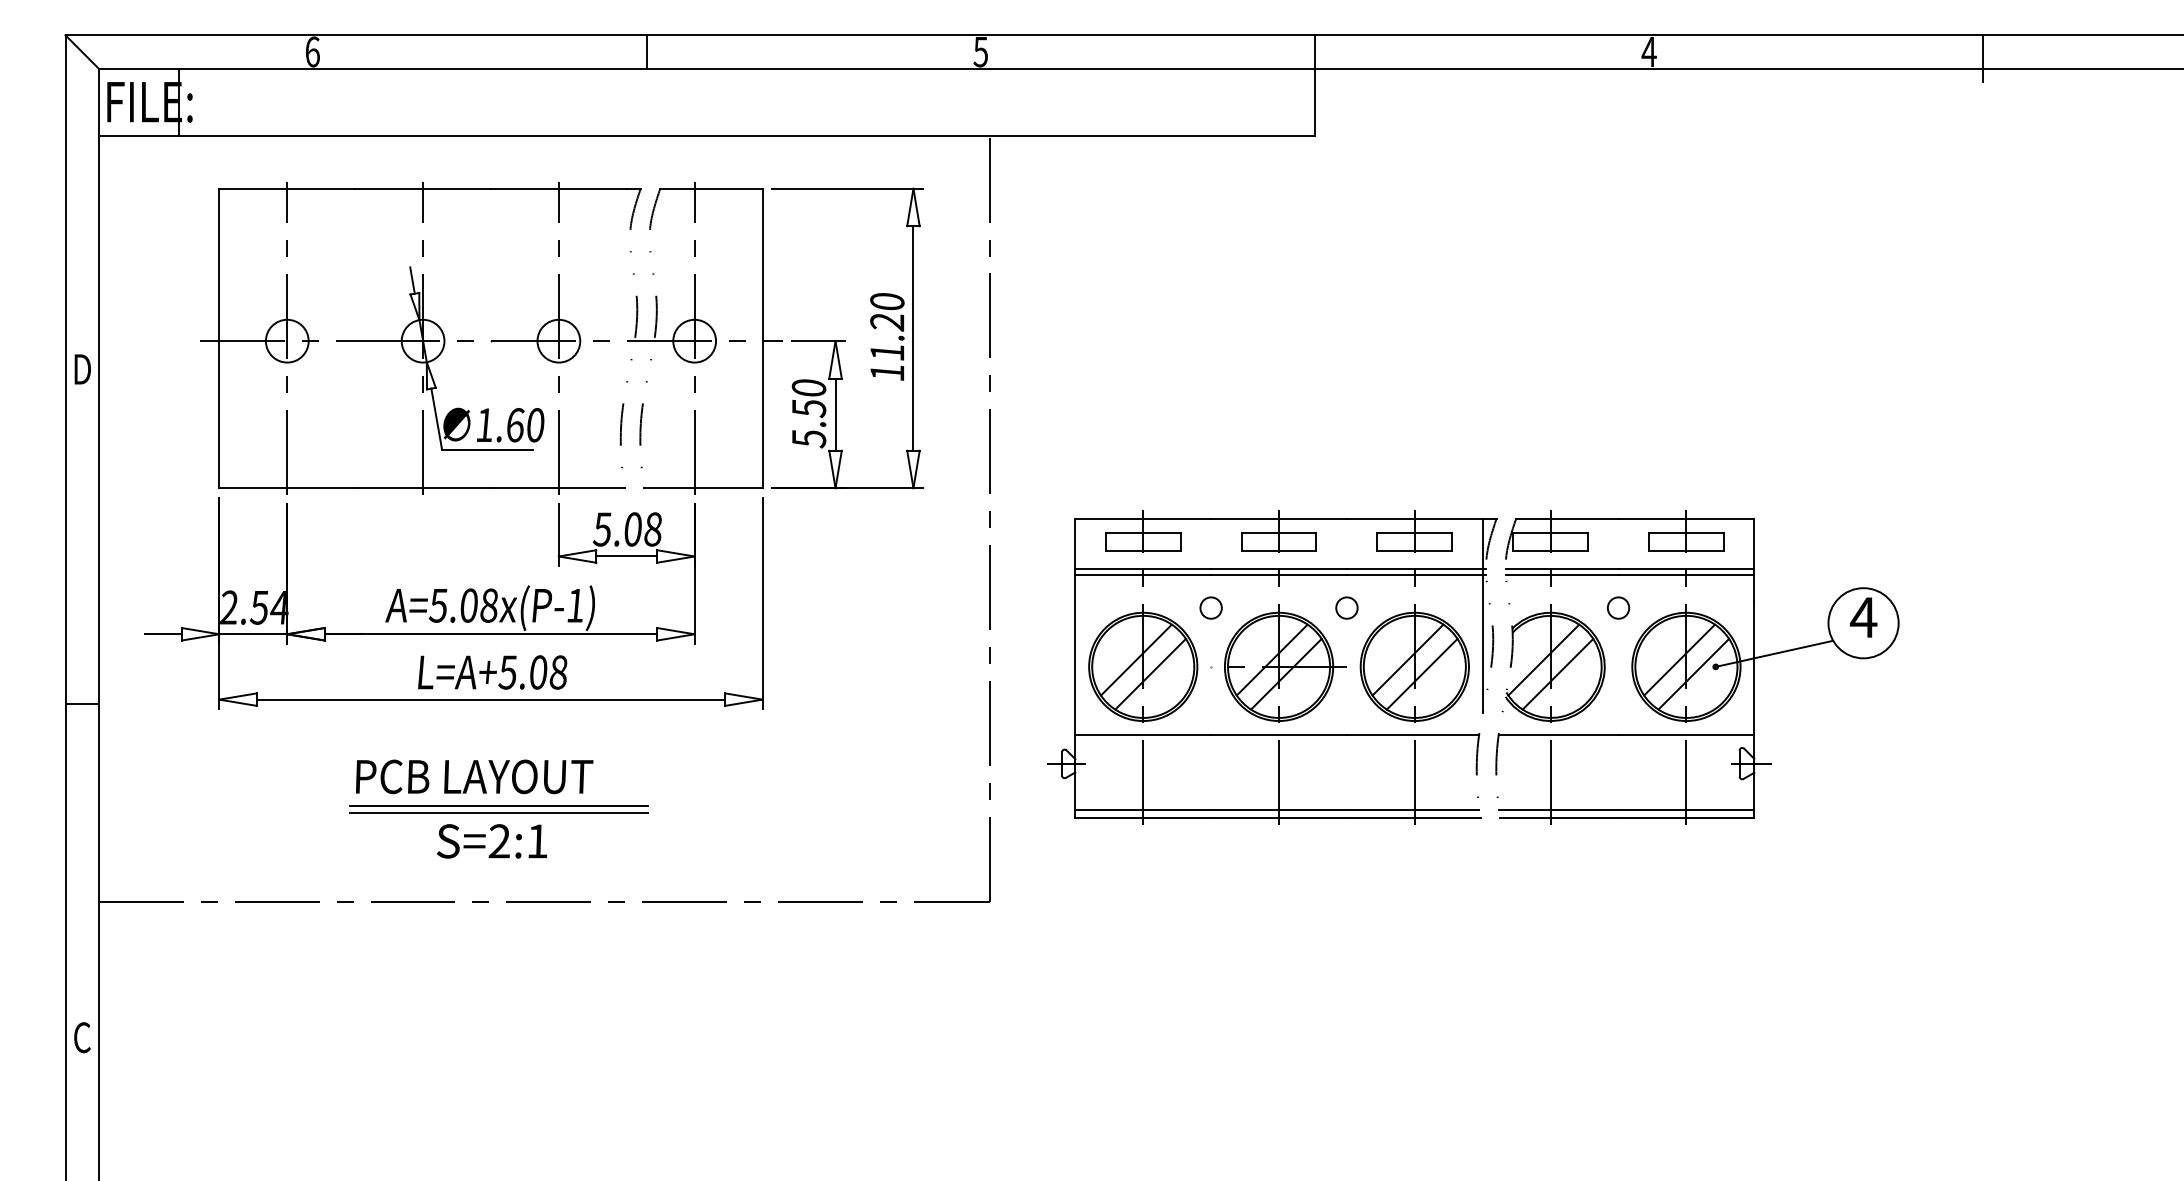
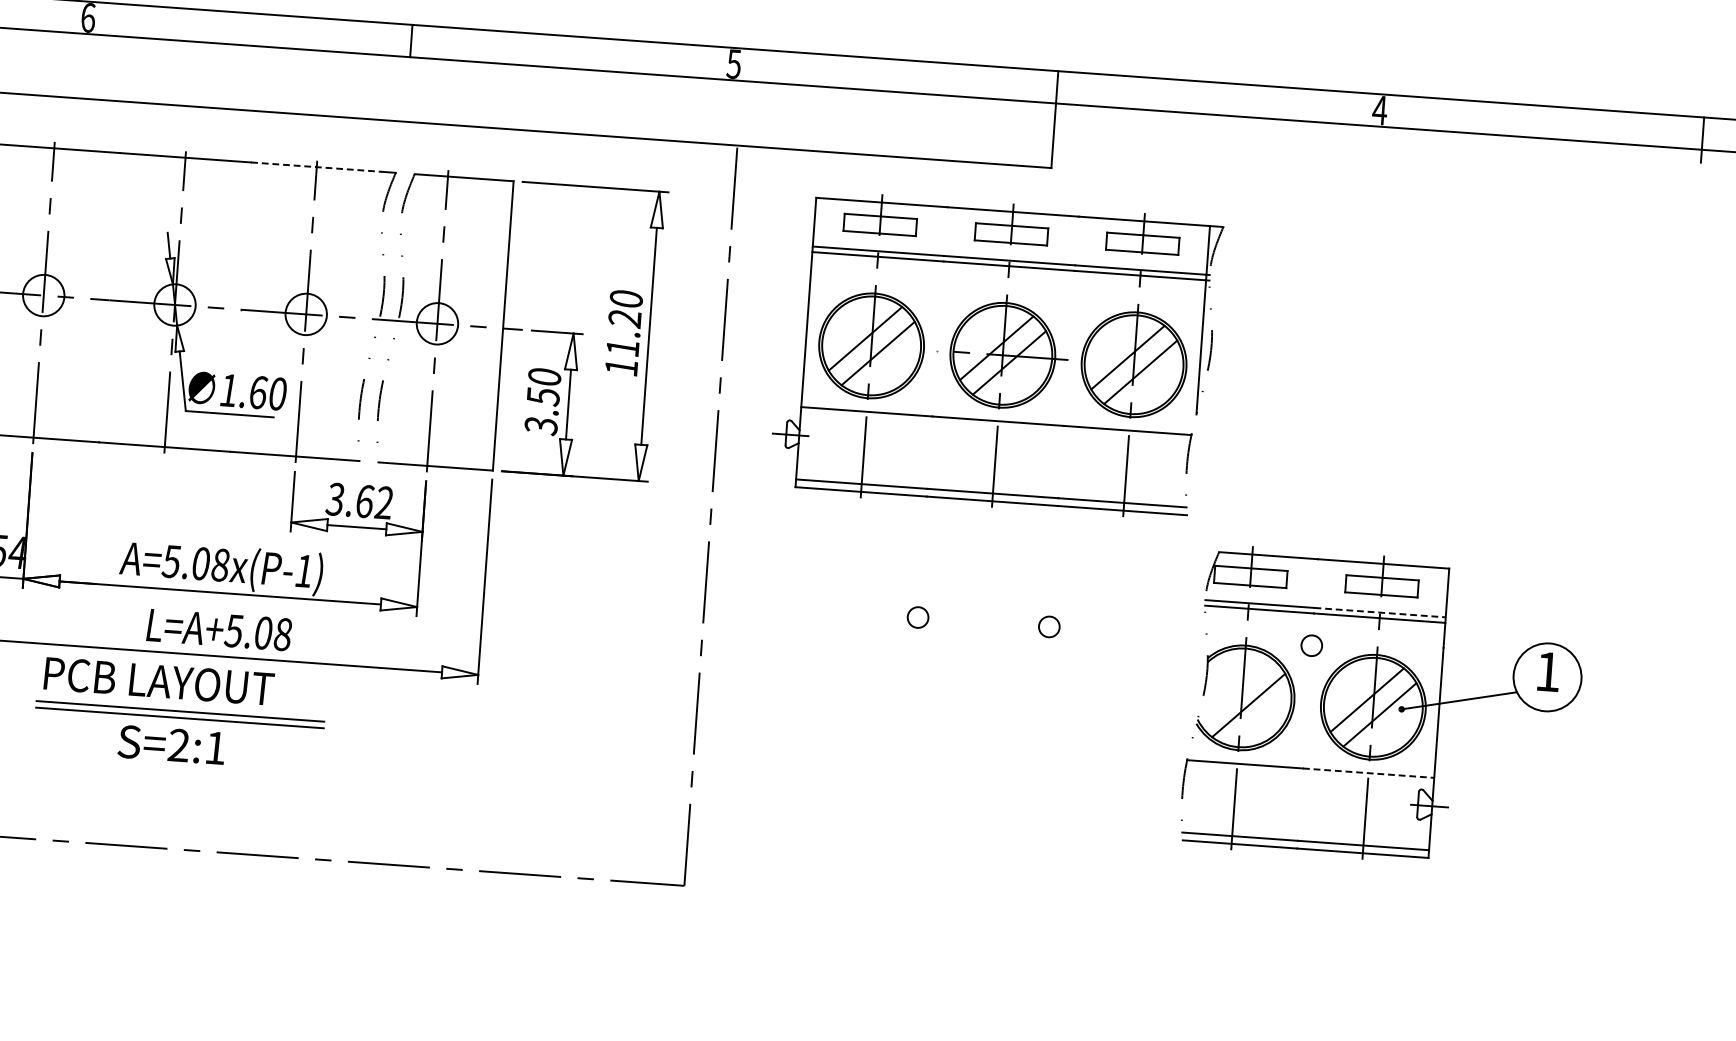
line: (558, 188) -> (316, 166), solid -> dashed
text: (808, 439) -> (540, 426), 5.50 -> 3.50
text: (627, 529) -> (359, 501), 5.08 -> 3.62
line: (1686, 568) -> (1380, 612), solid -> dashed
text: (1863, 617) -> (1547, 671), 4 -> 1
line: (1543, 659) -> (1235, 690), removed
part: (1272, 667) -> (996, 355), moved
line: (1686, 735) -> (1368, 773), solid -> dashed
part: (498, 808) -> (180, 713), moved

